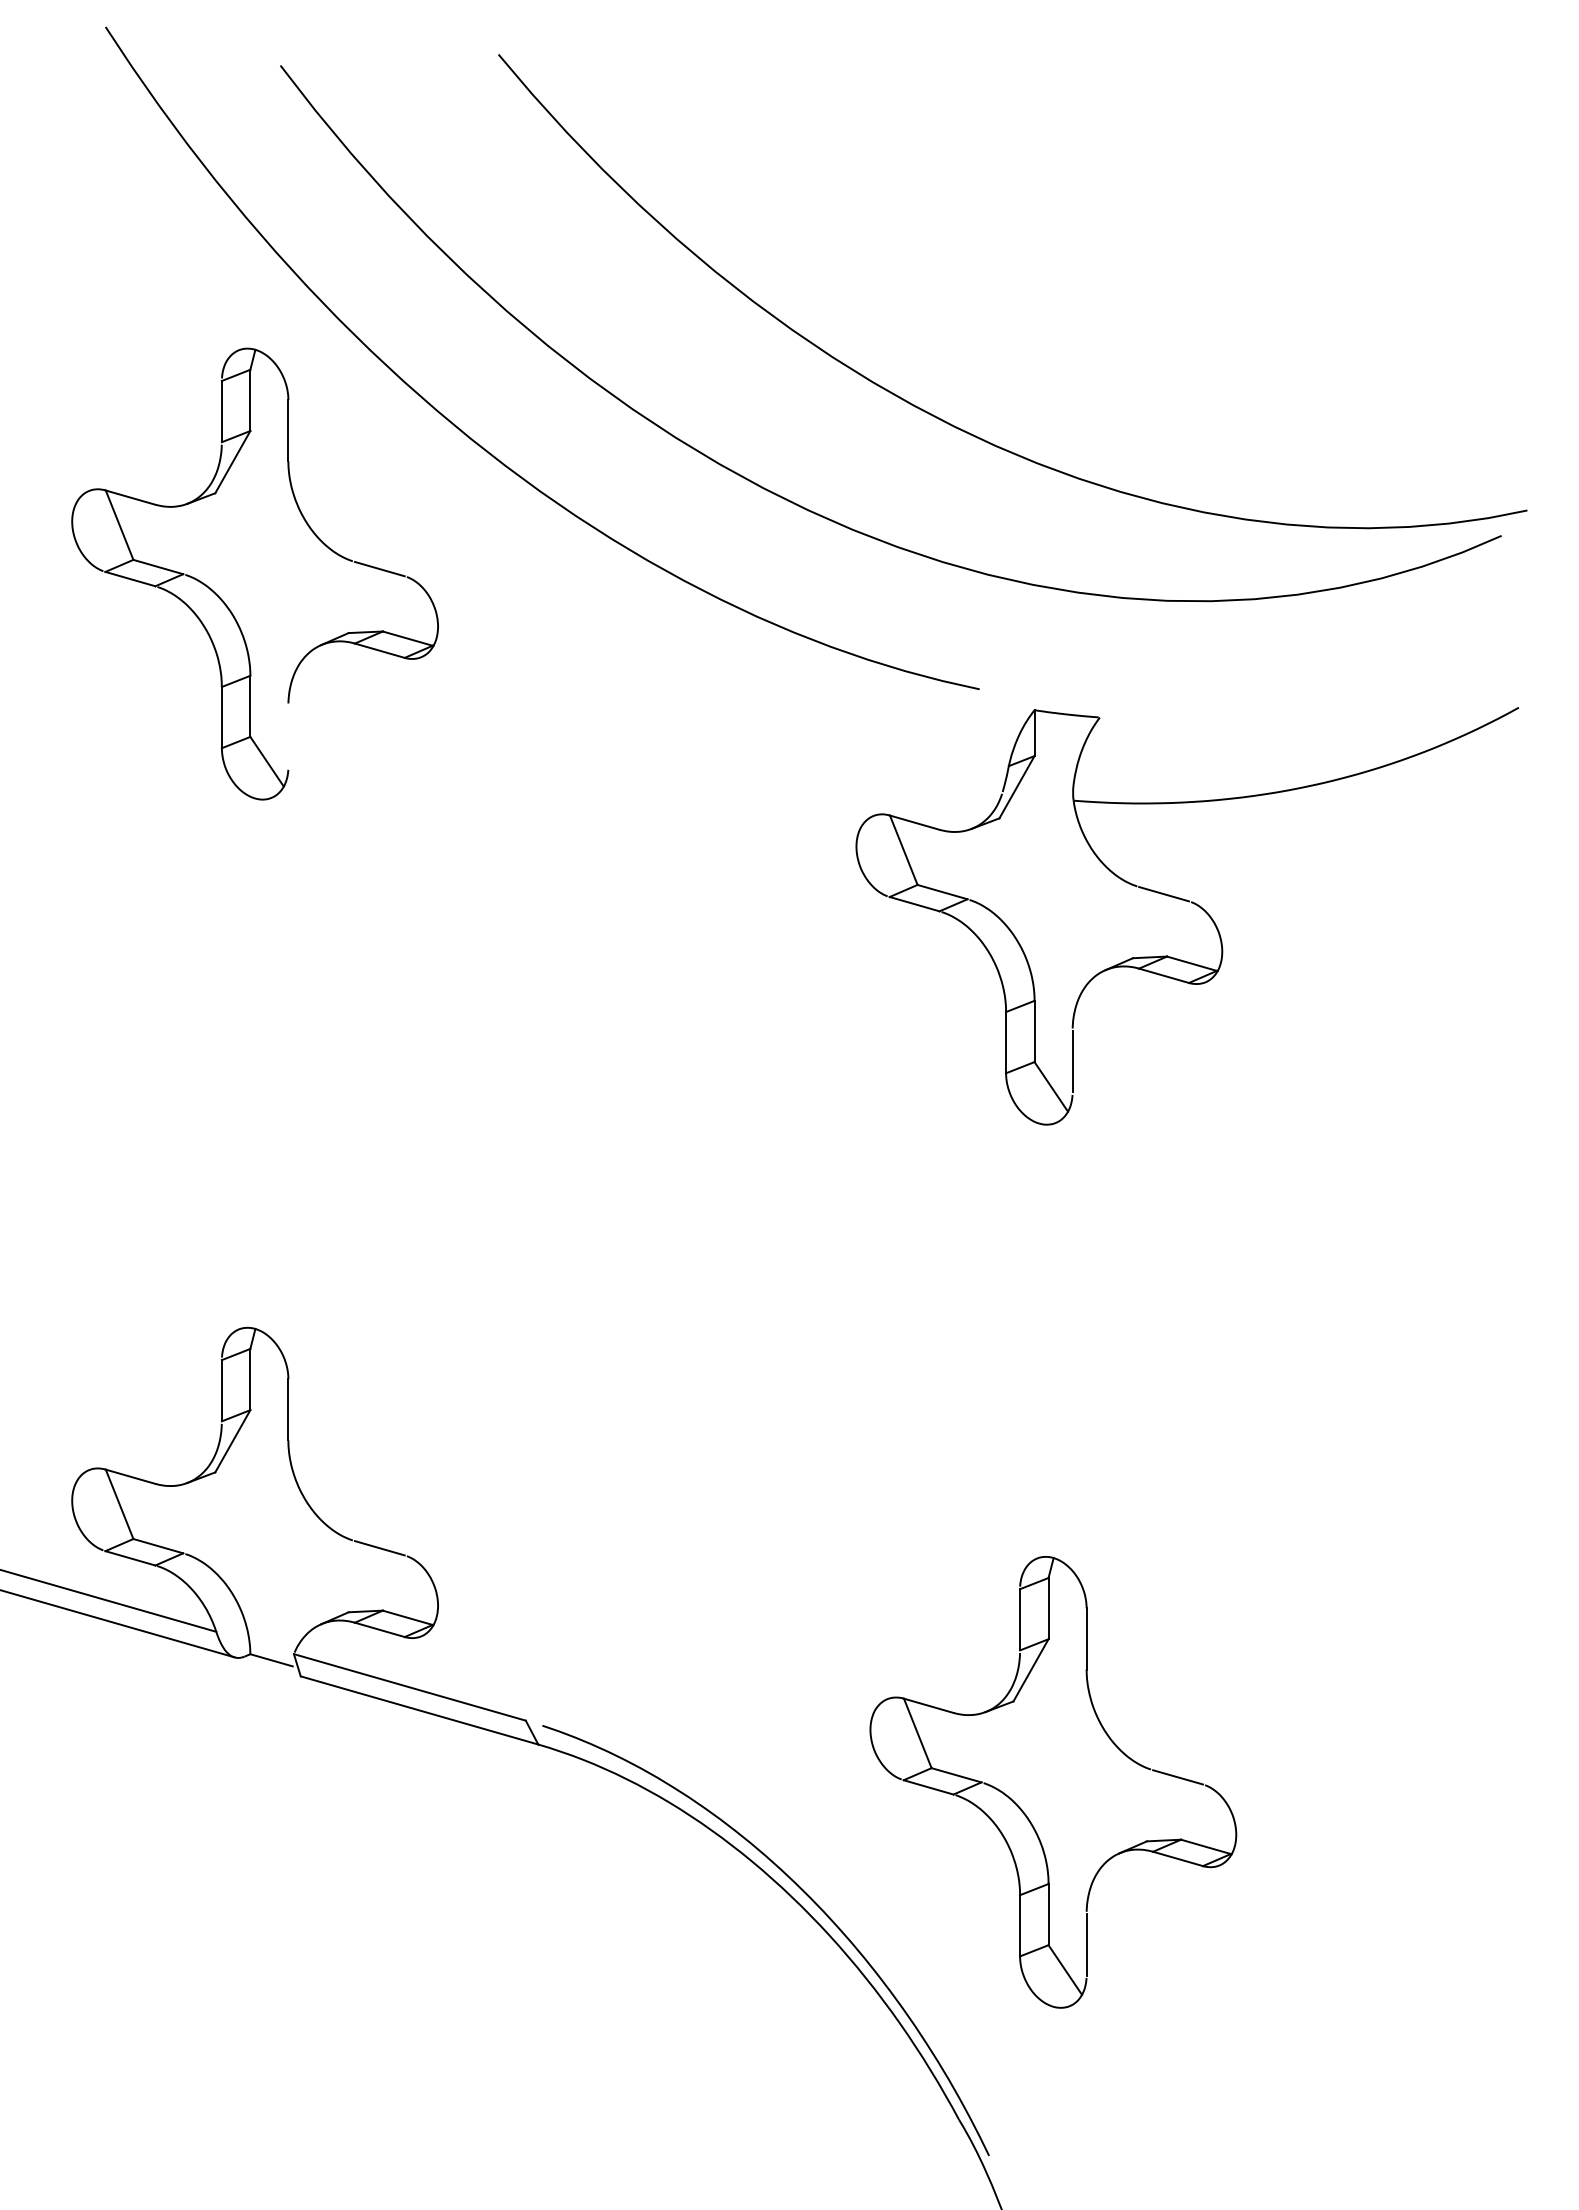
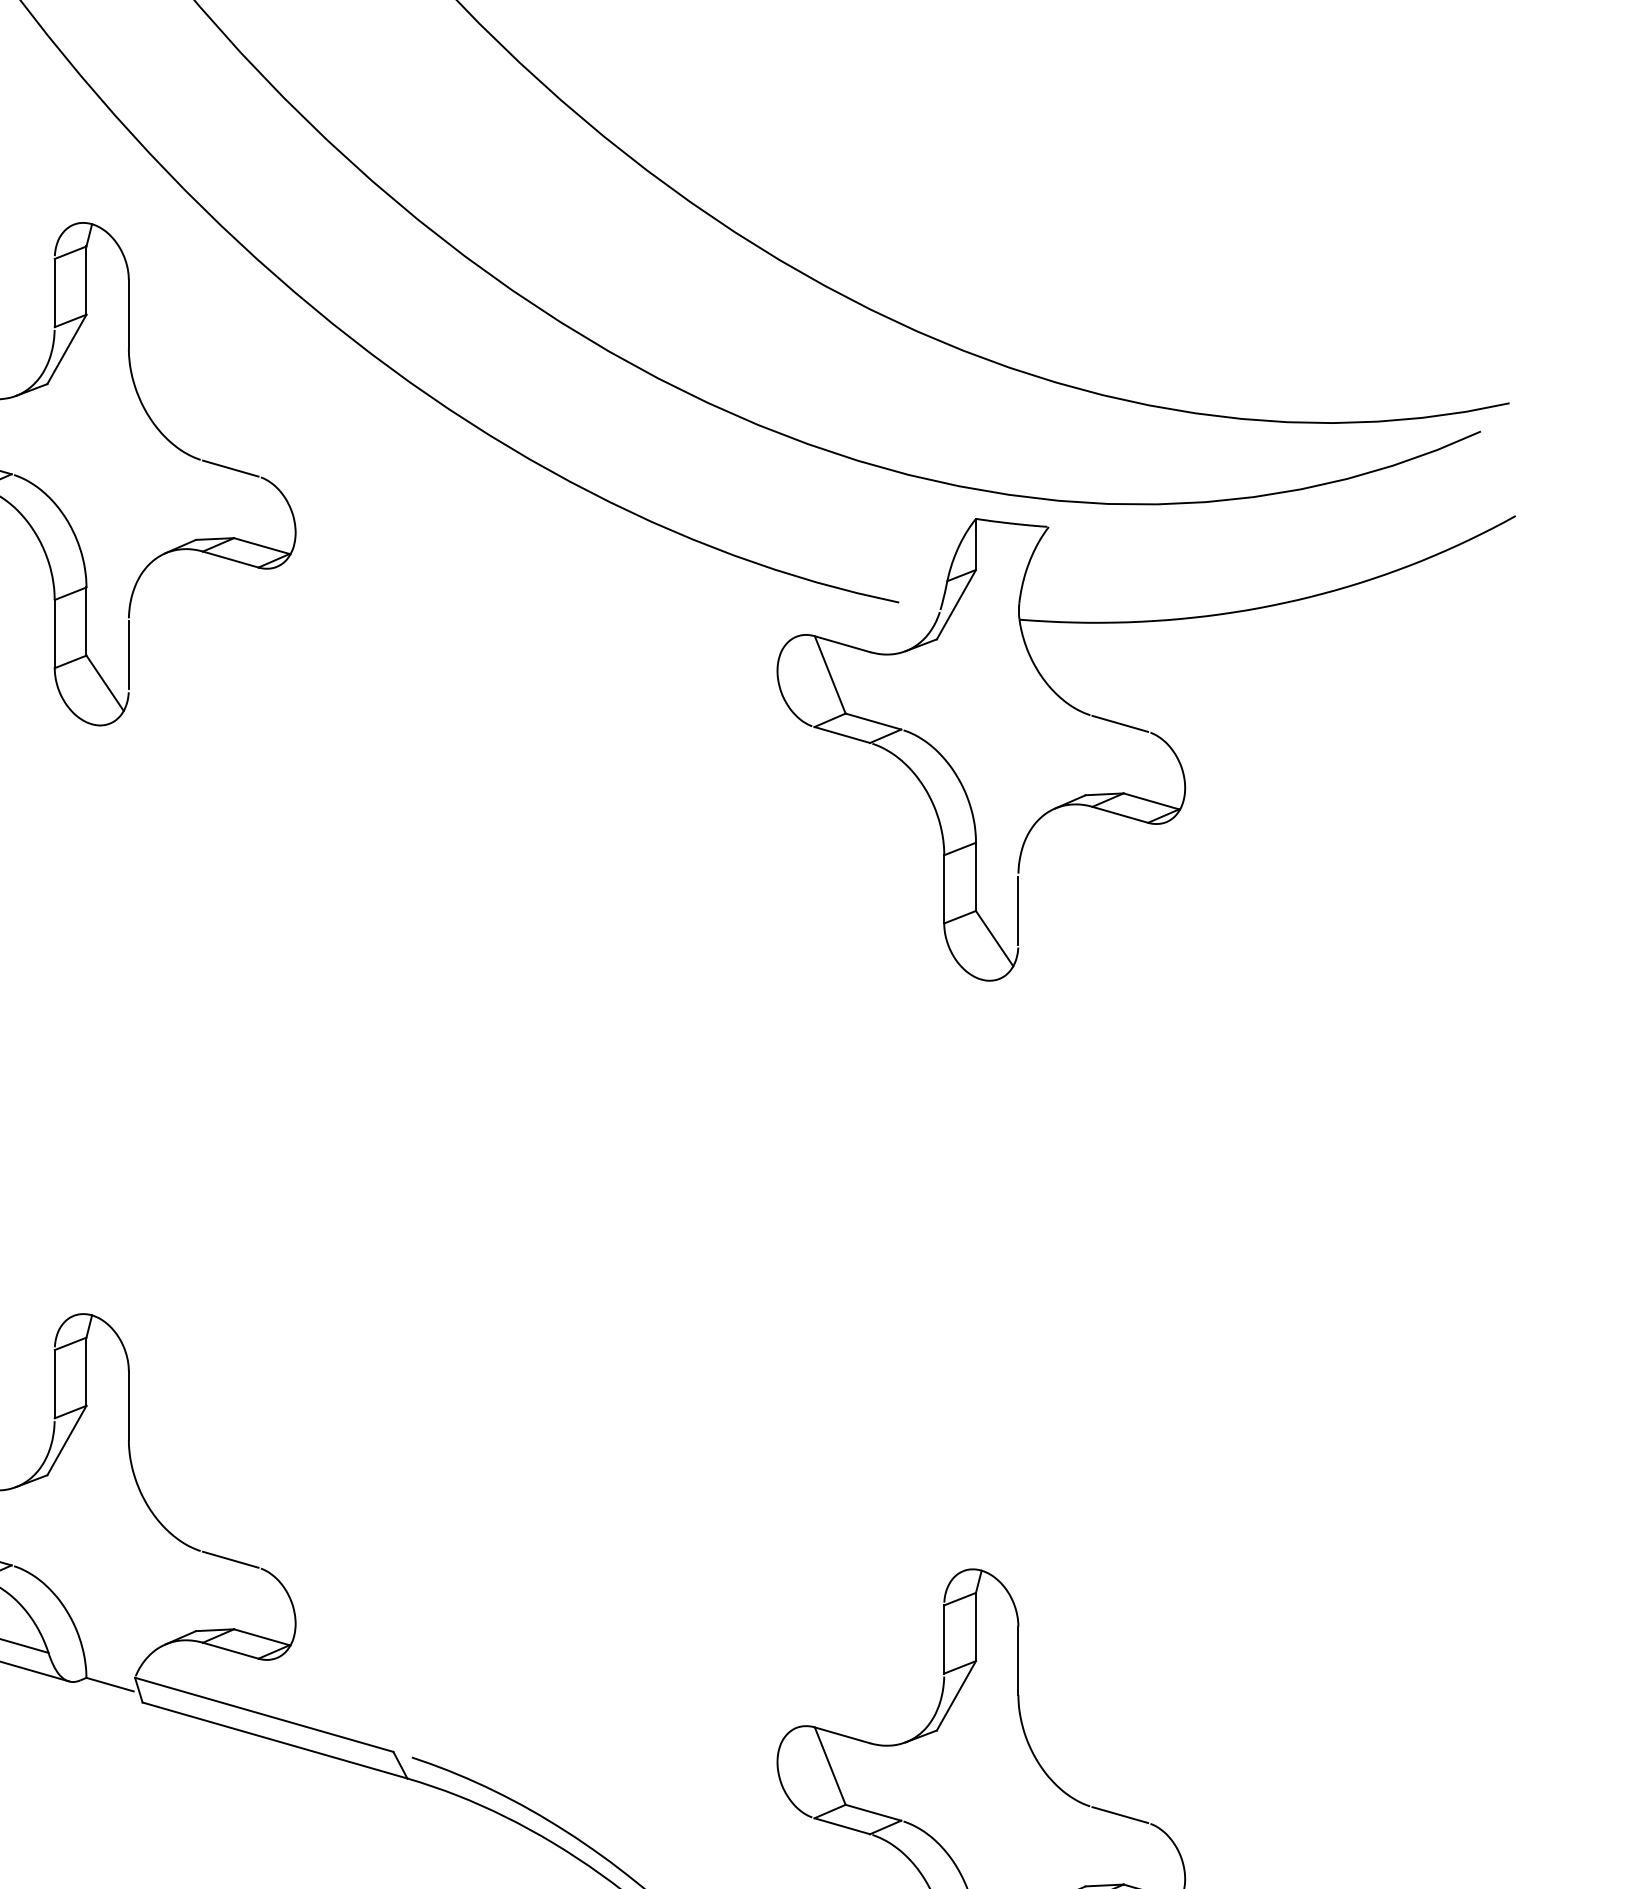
line: (288, 736) -> (128, 655), added
part: (1193, 904) -> (1153, 735), moved

